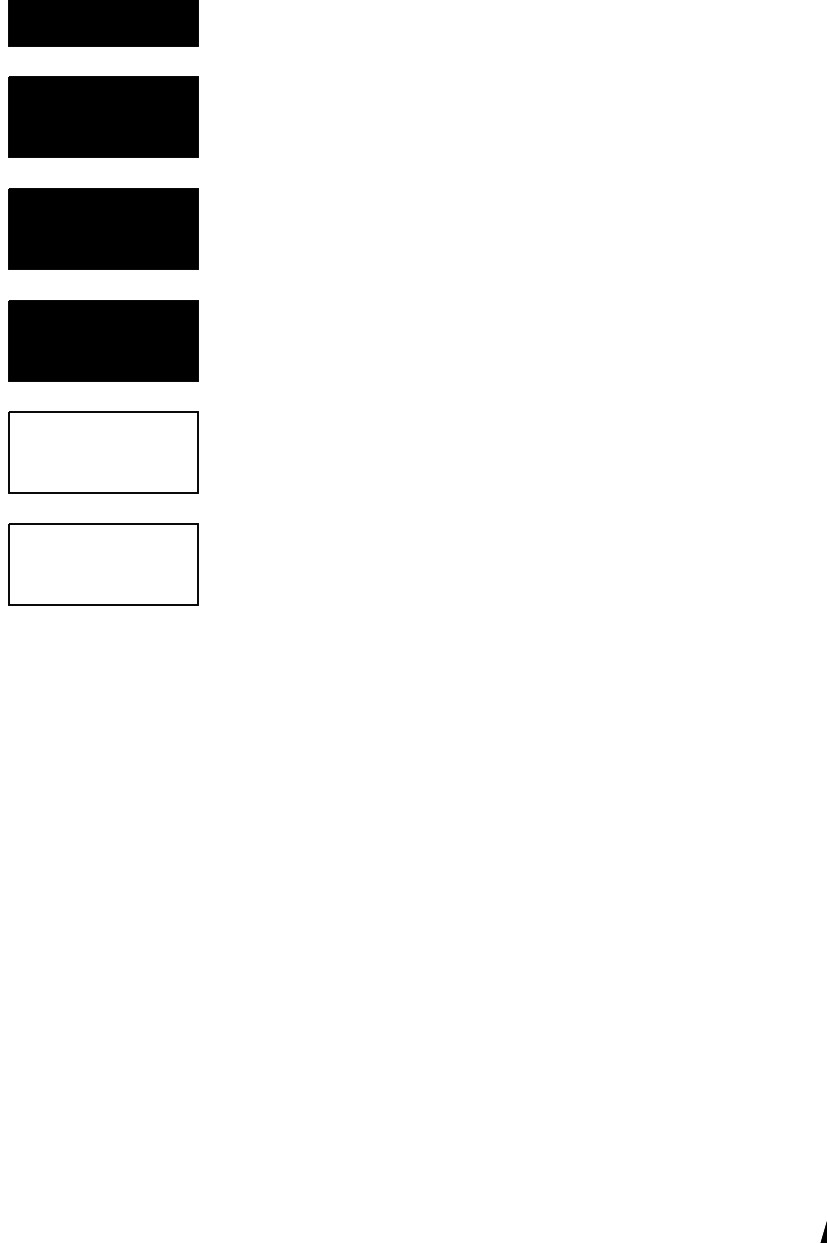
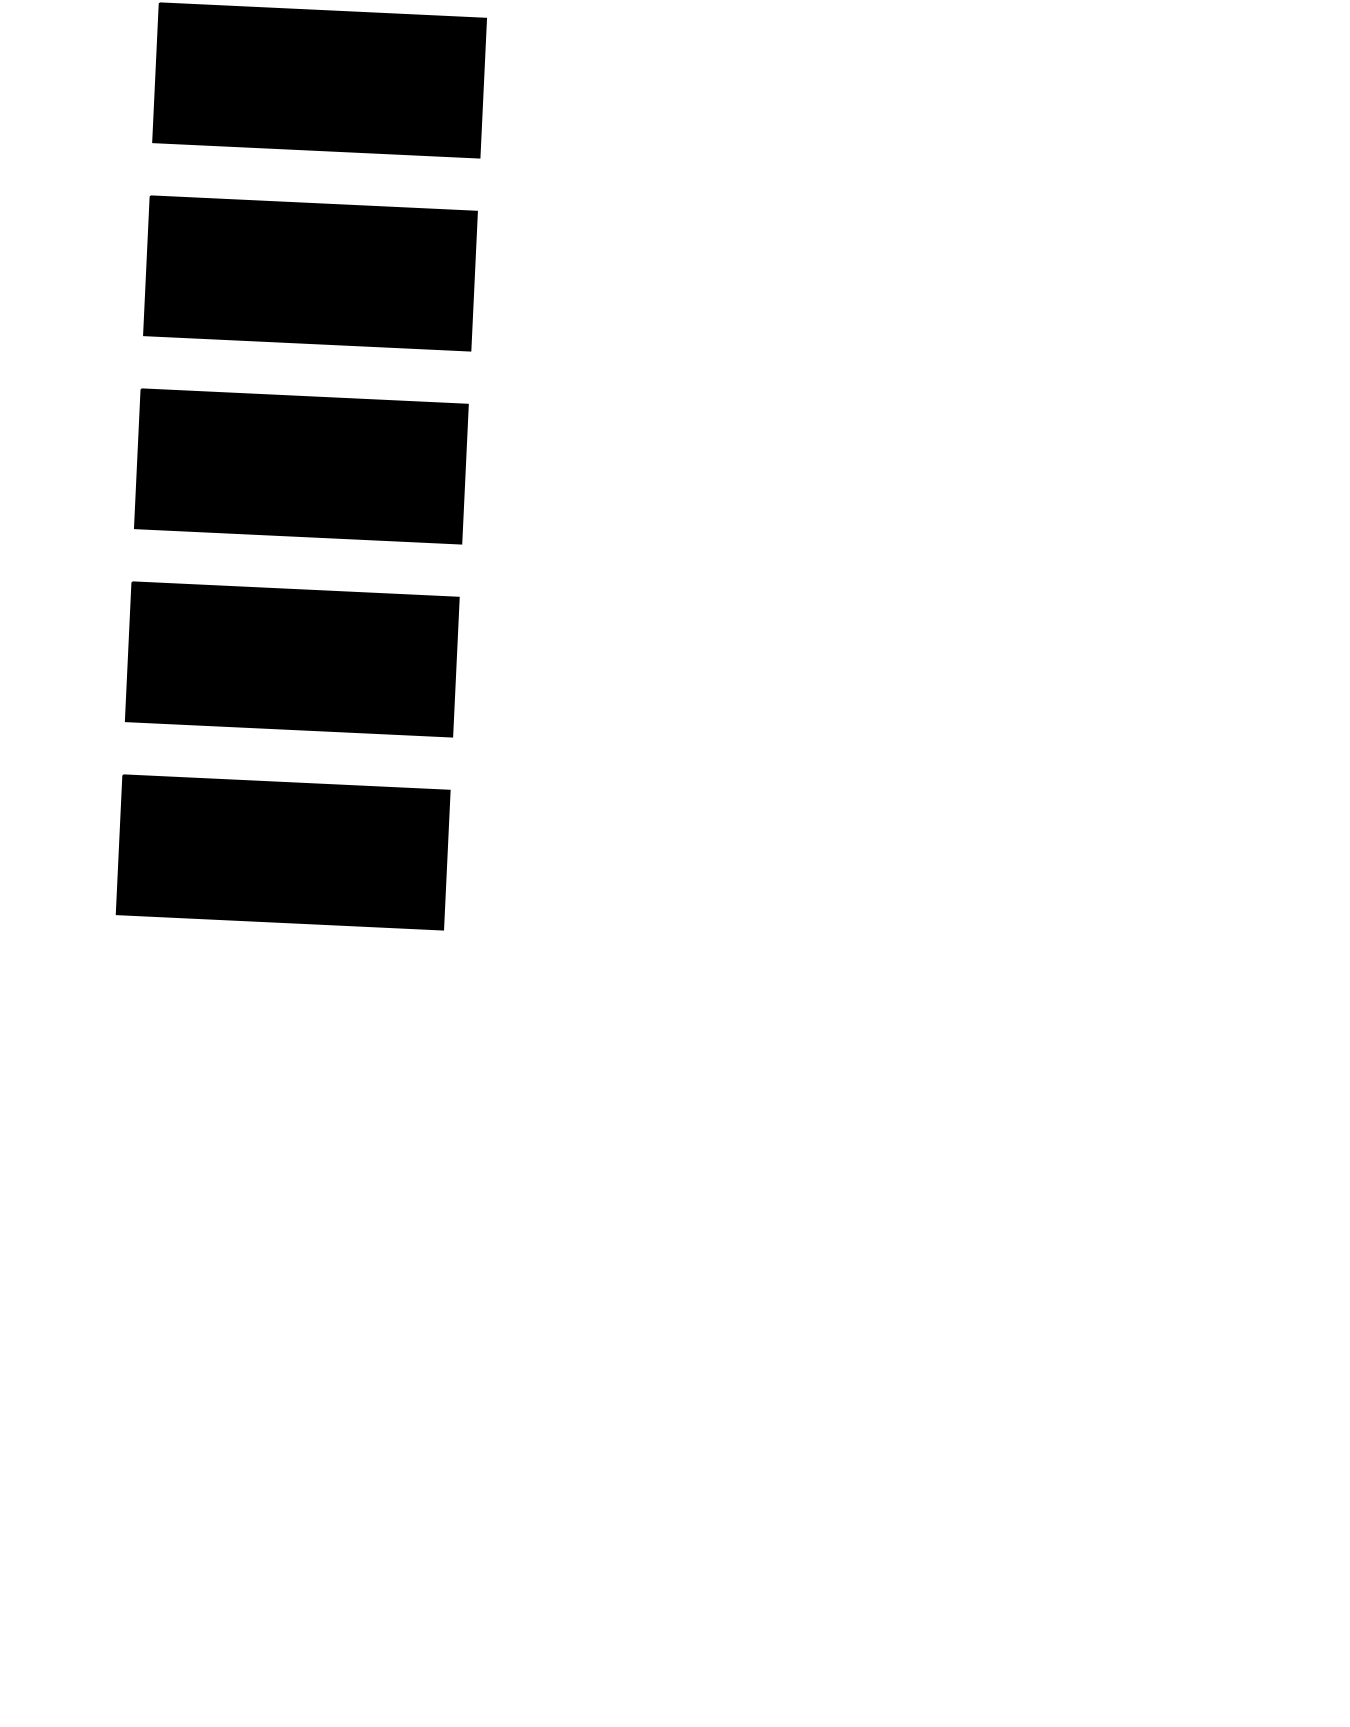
fill: (102, 452) -> (290, 659), added
fill: (102, 564) -> (281, 852), added

